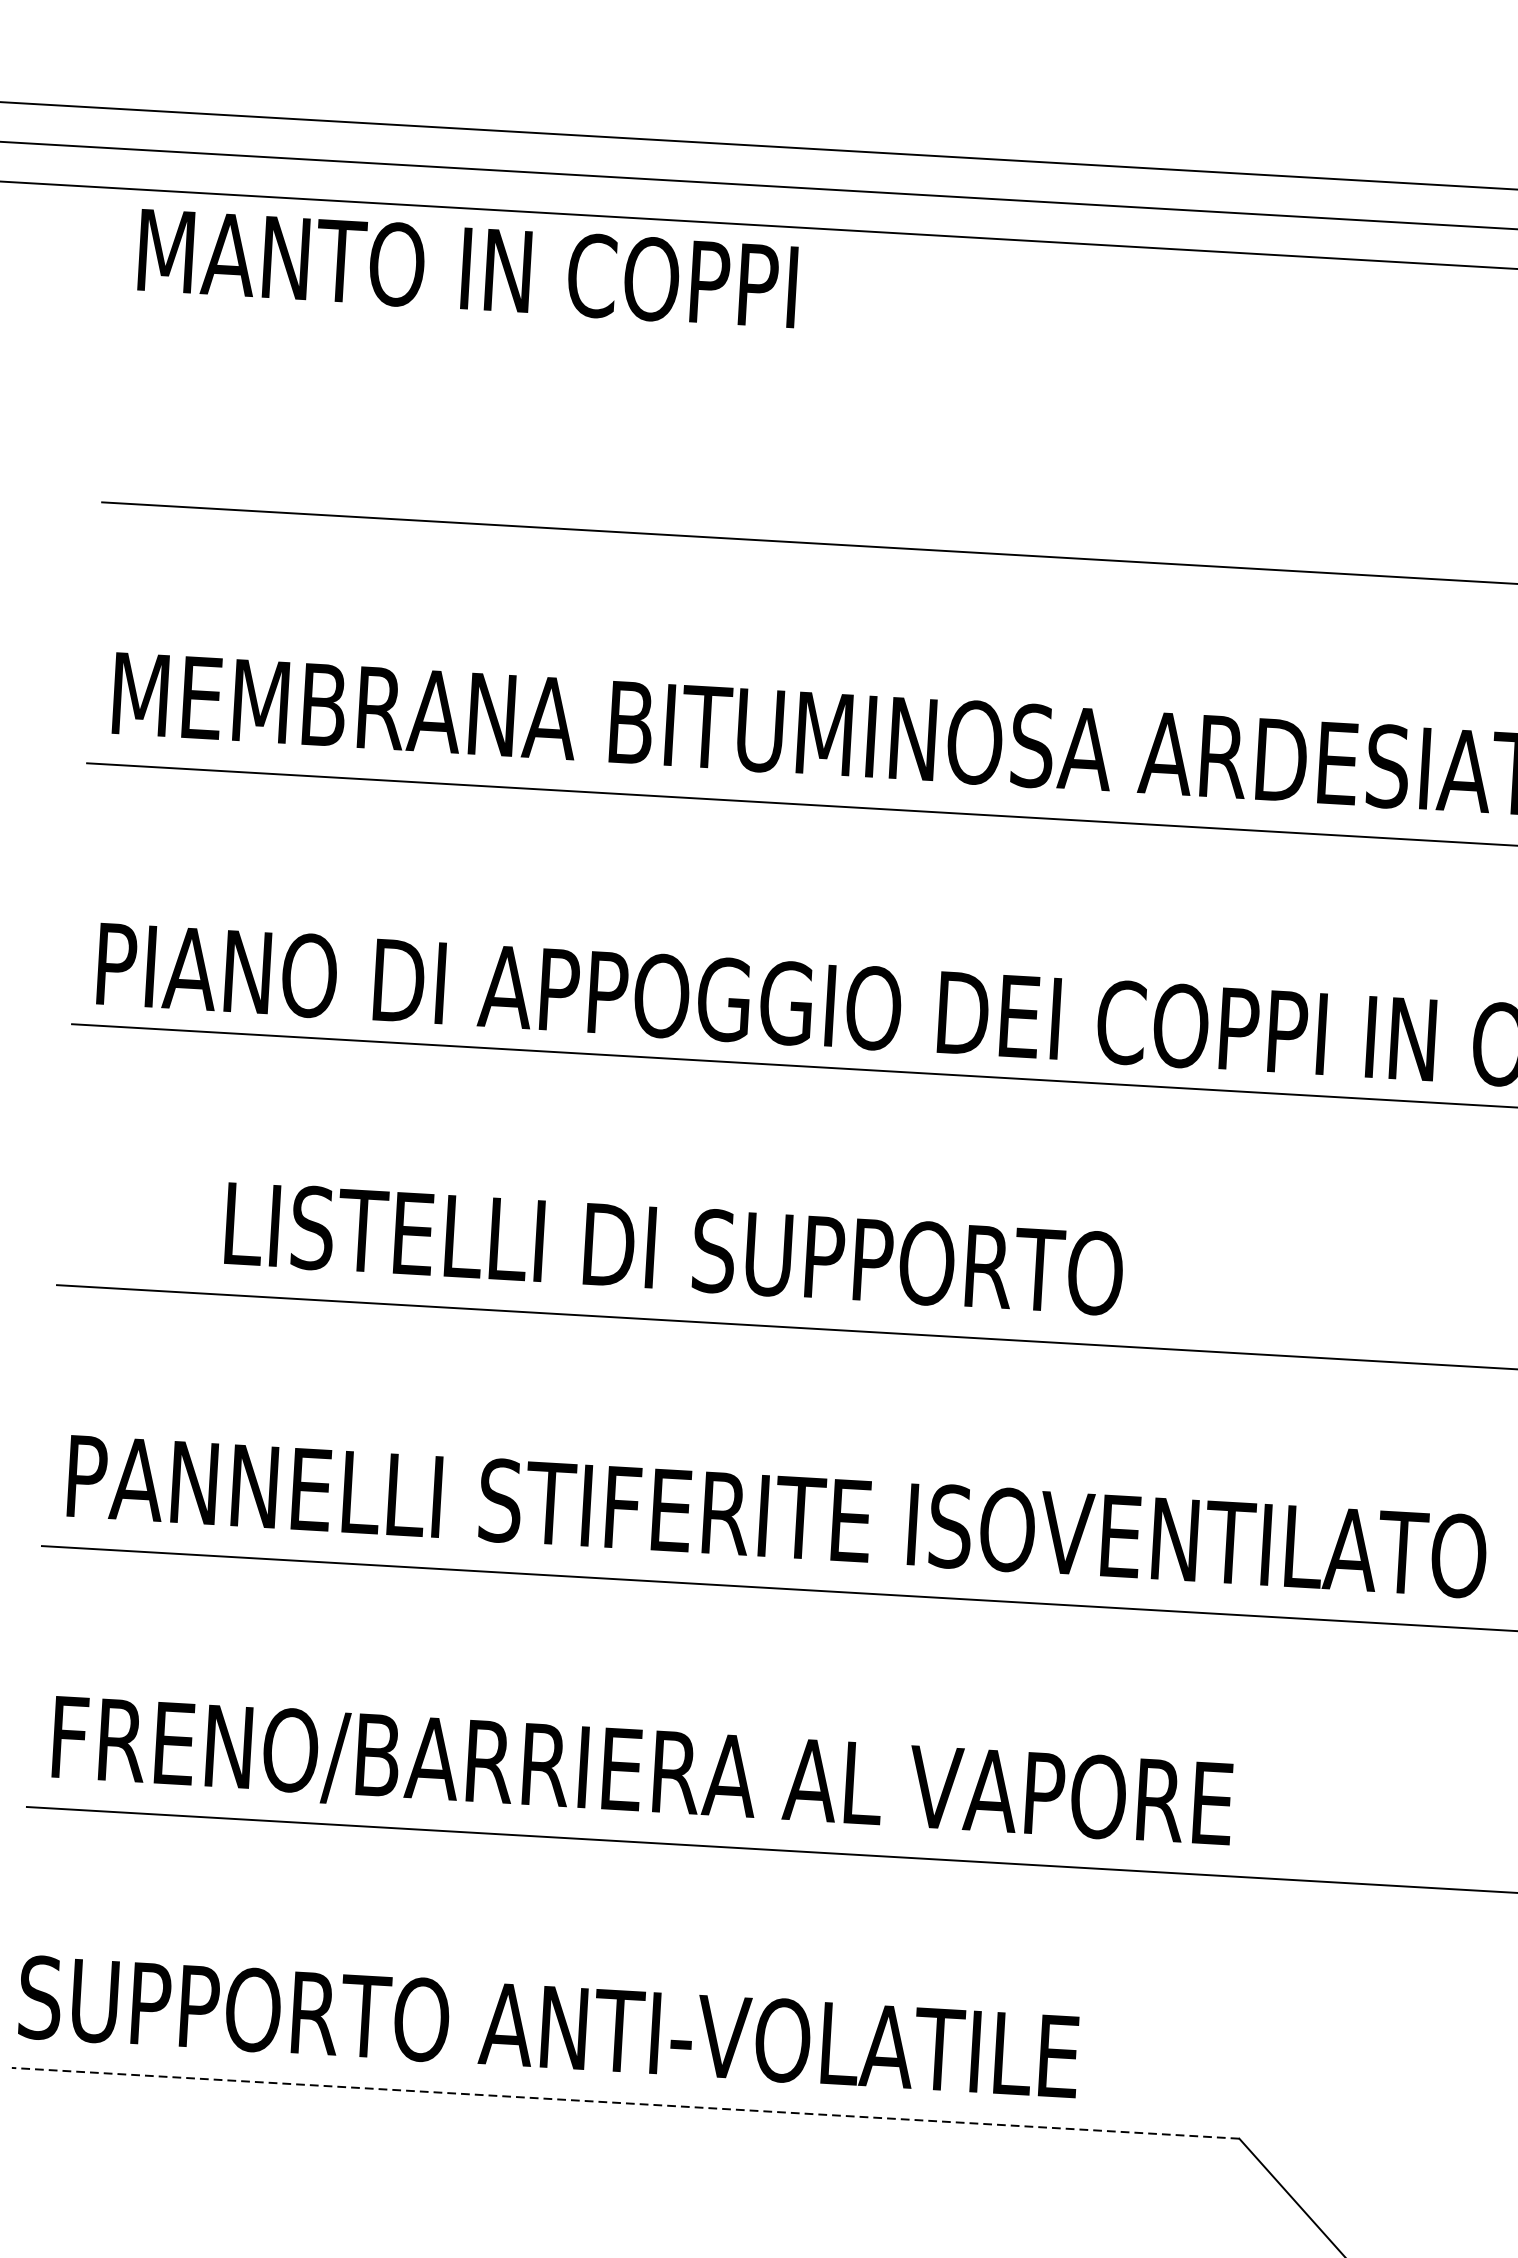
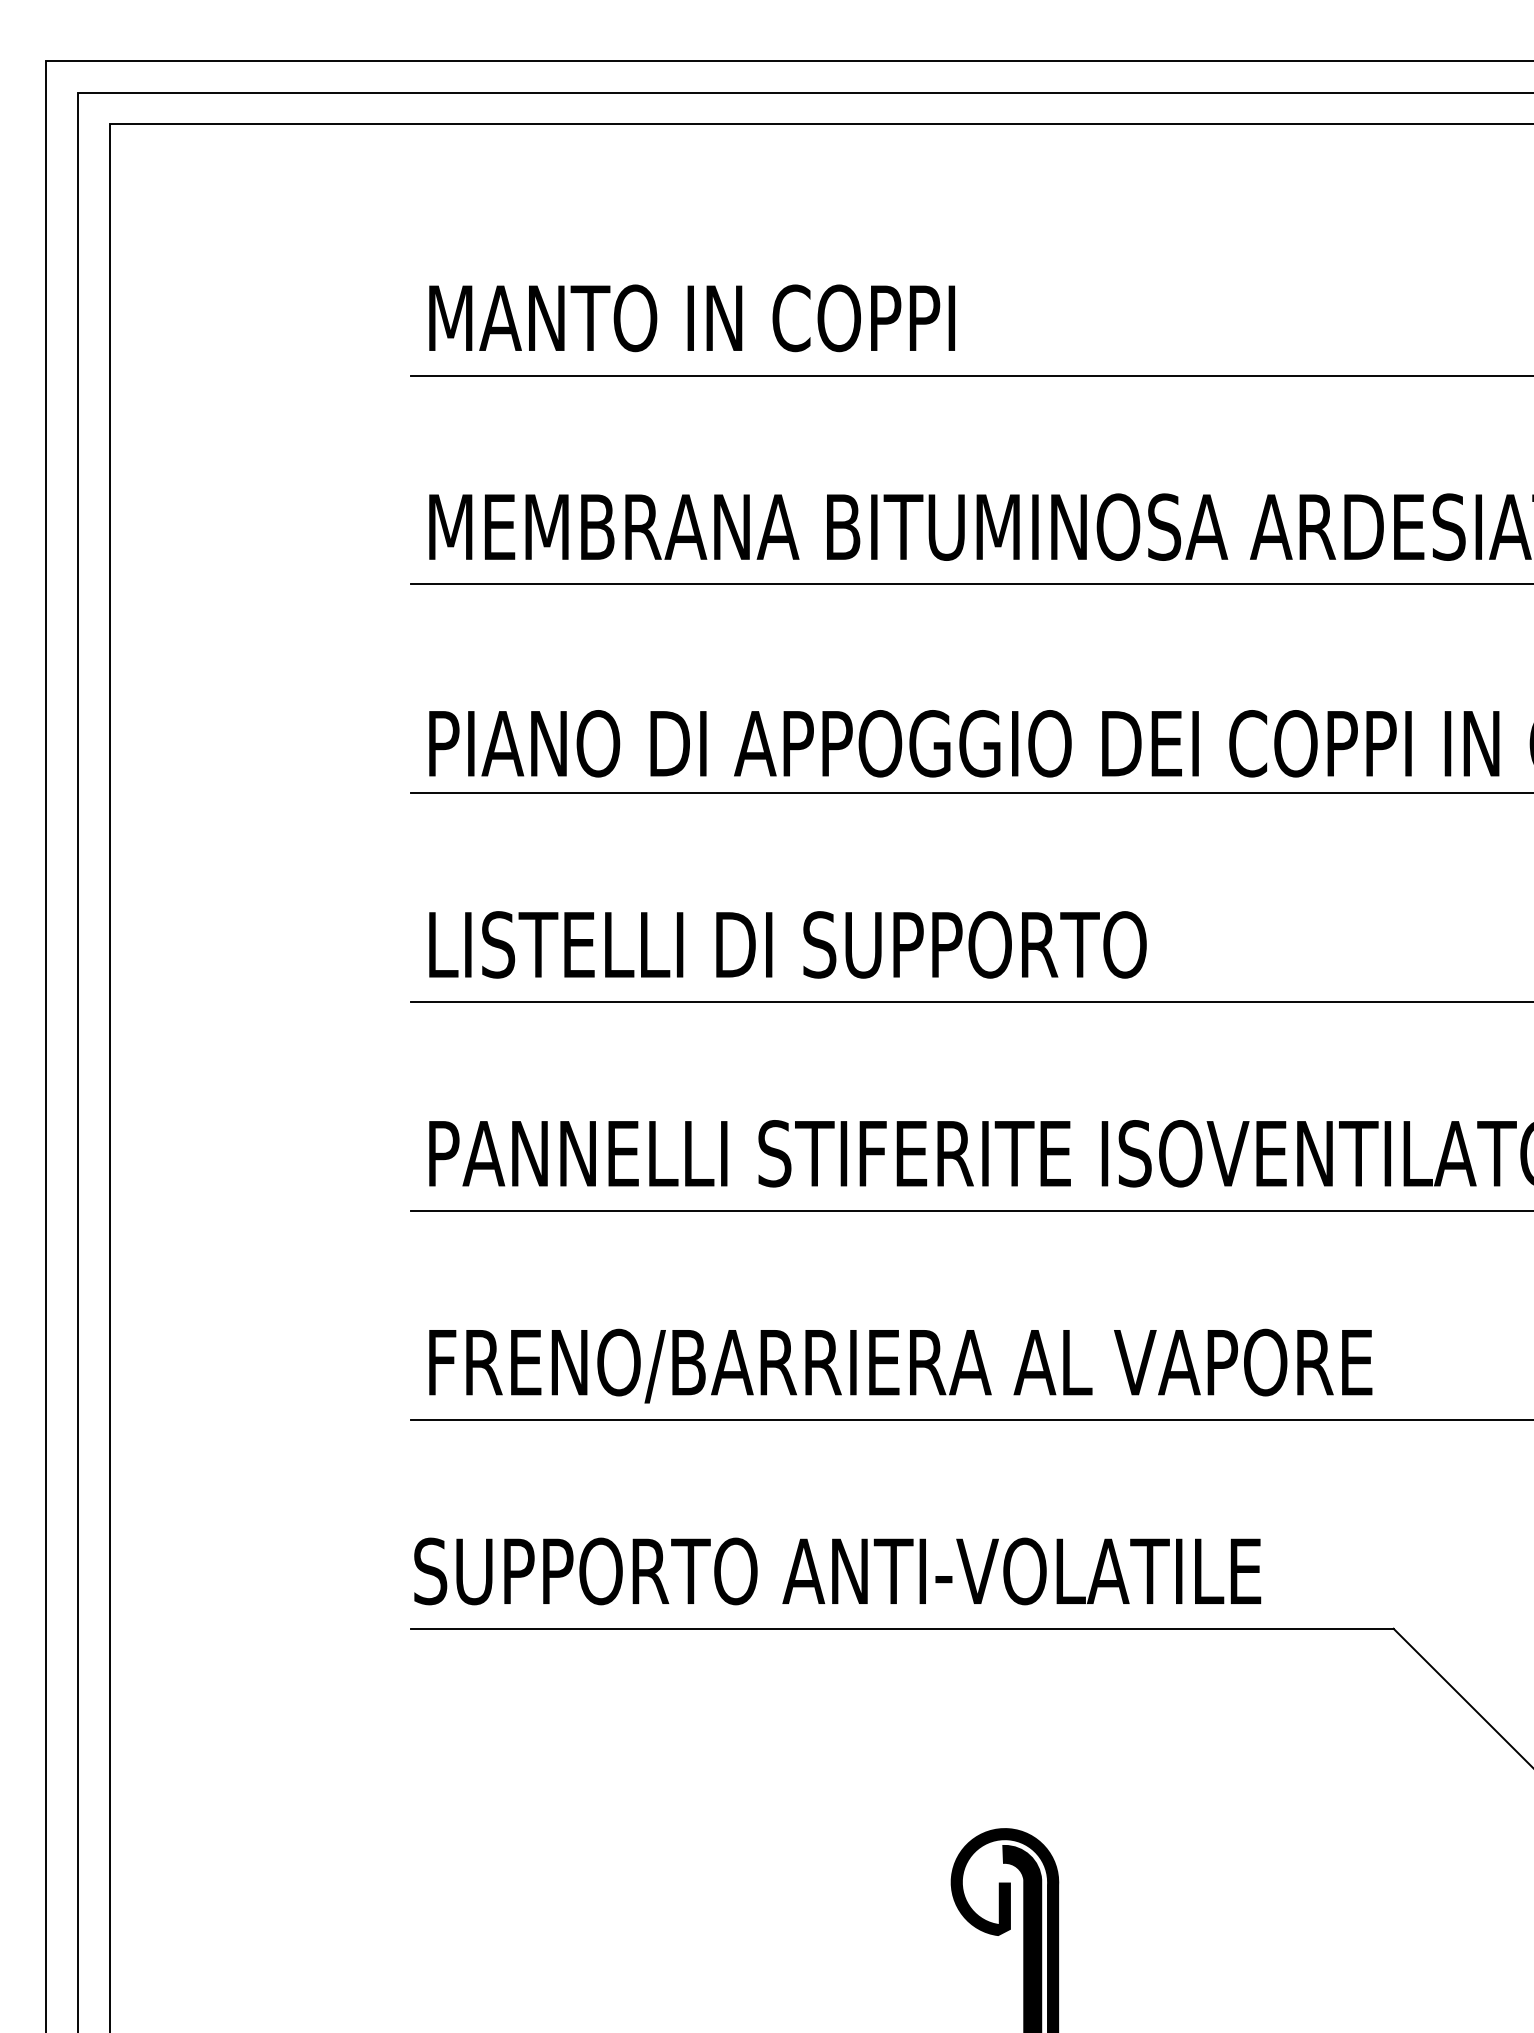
text: (467, 268) -> (691, 318), moved
text: (673, 1248) -> (787, 944), moved
line: (624, 2102) -> (901, 1628), dashed -> solid

